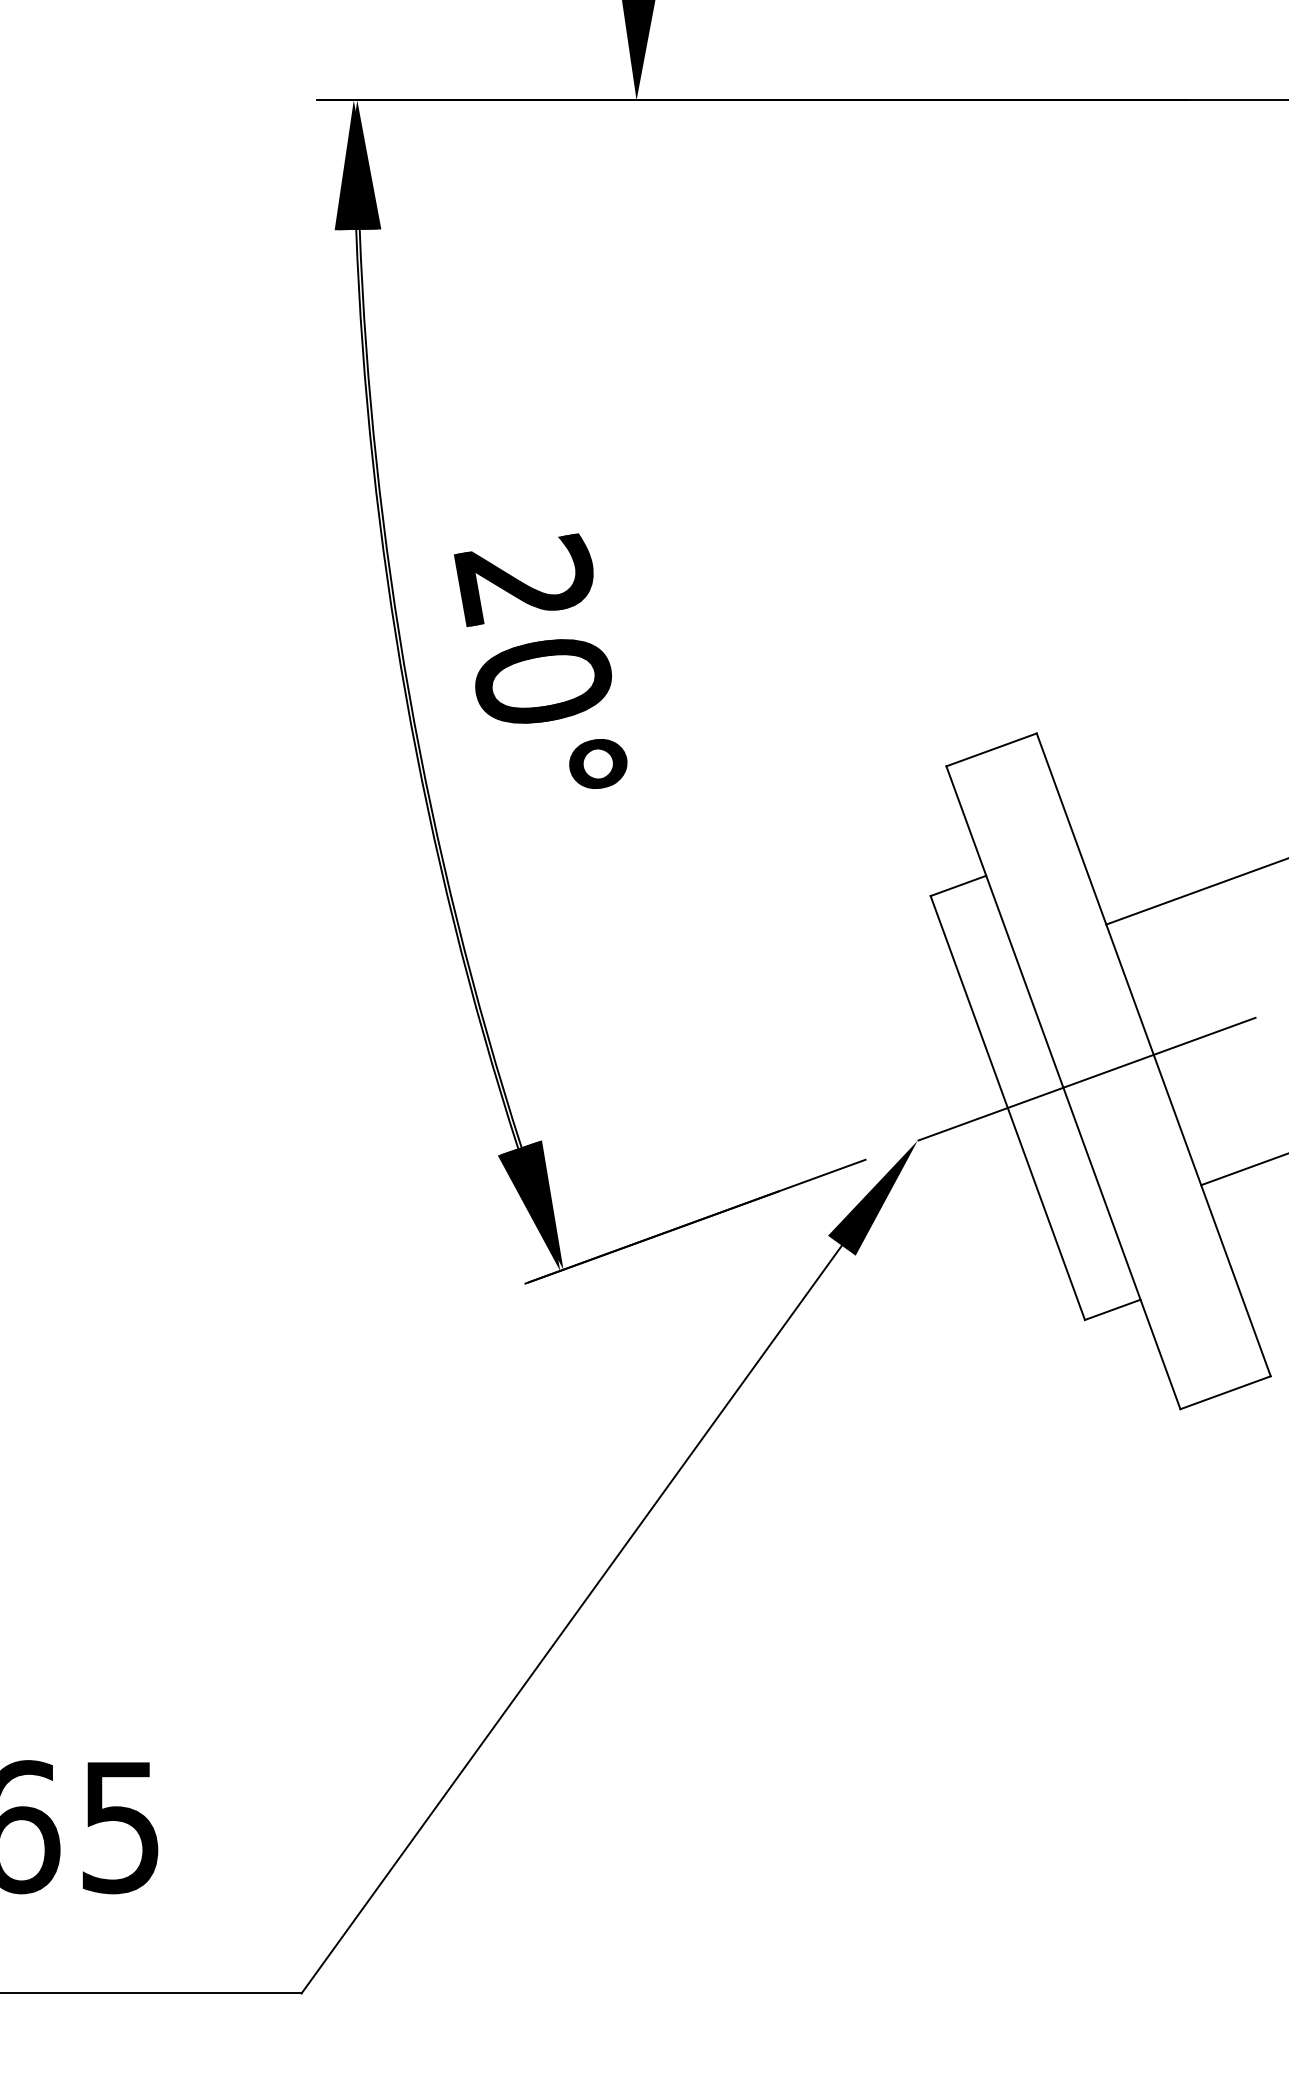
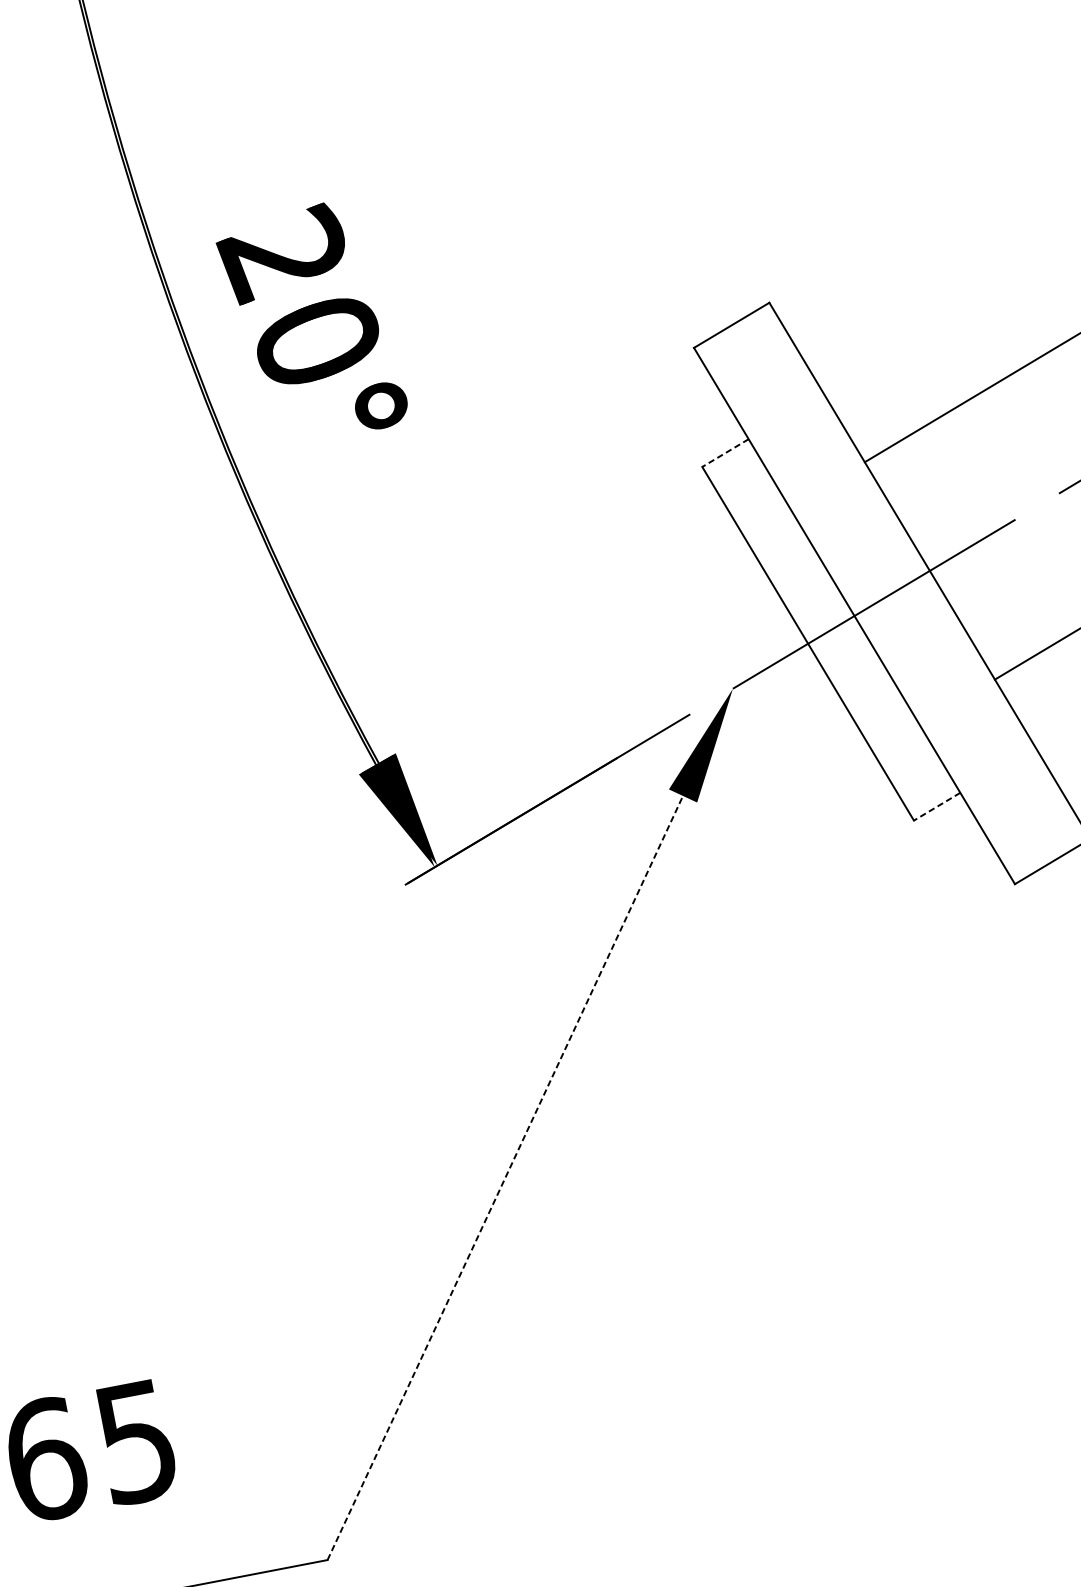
line: (958, 885) -> (725, 452), solid -> dashed
line: (1112, 1309) -> (936, 806), solid -> dashed
line: (572, 1619) -> (505, 1177), solid -> dashed

